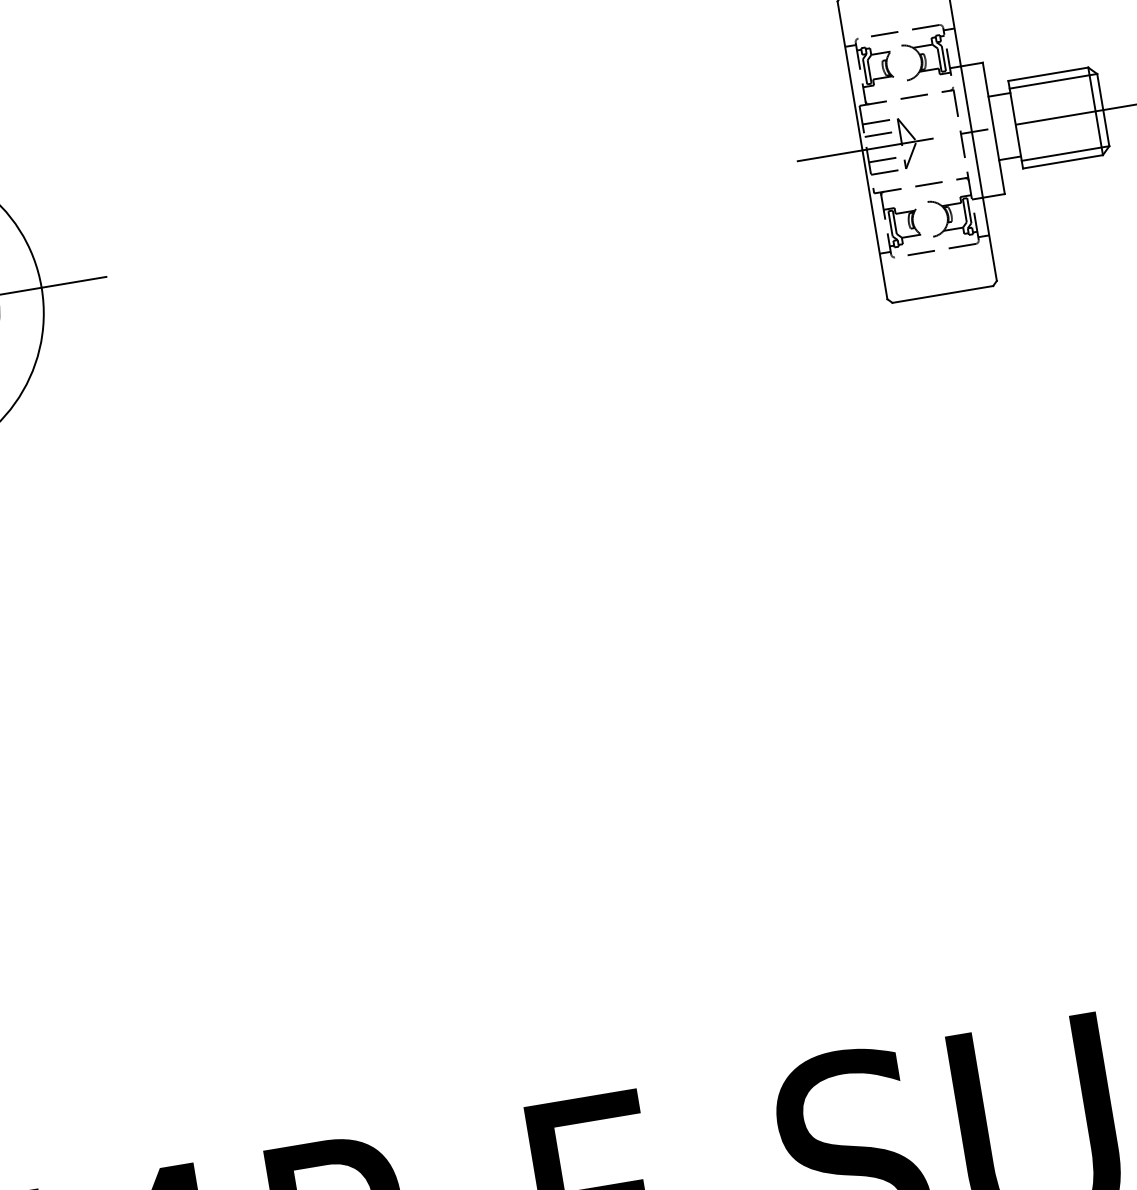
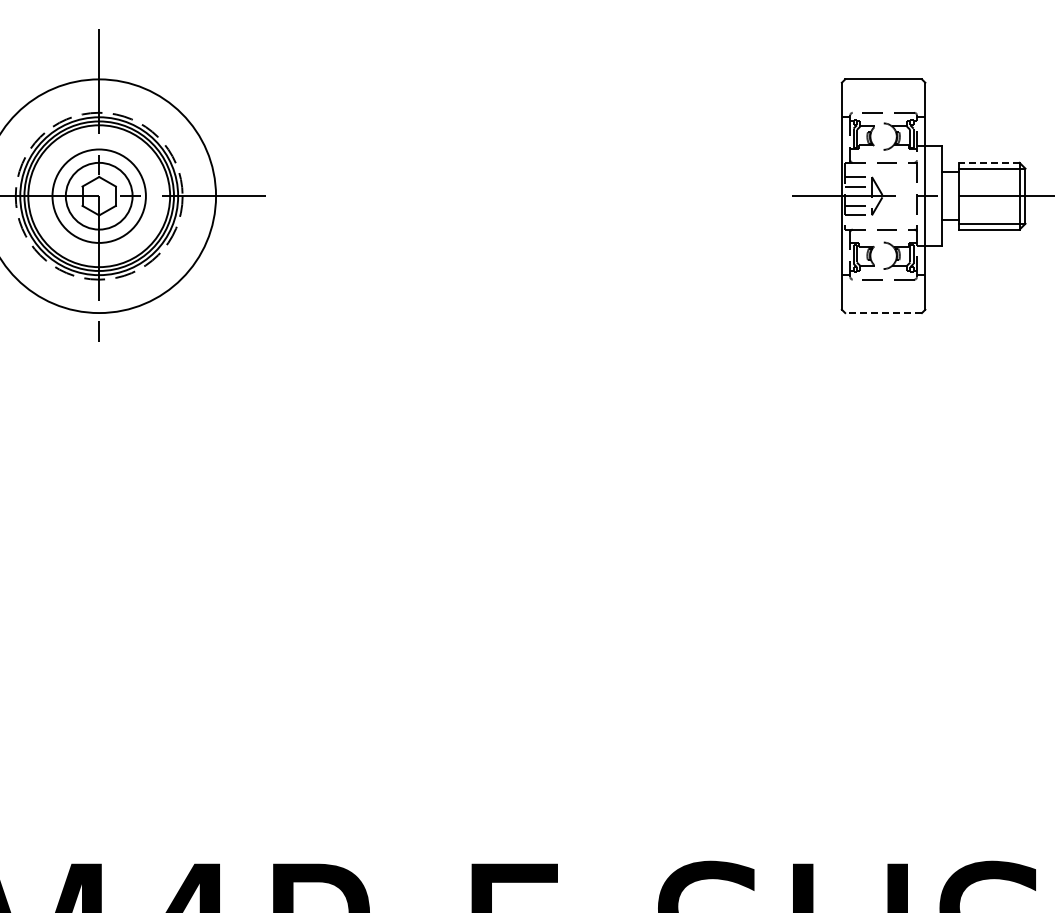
line: (1047, 73) -> (988, 162), solid -> dashed
line: (942, 295) -> (883, 313), solid -> dashed

